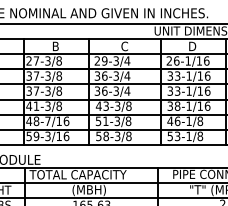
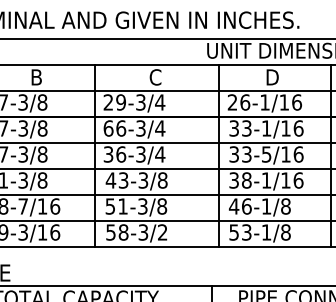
text: (97, 75) -> (108, 127), 36-3/4 -> 66-3/4
text: (188, 90) -> (265, 153), 33-1/16 -> 33-5/16
text: (128, 136) -> (162, 232), 58-3/8 -> 58-3/2

